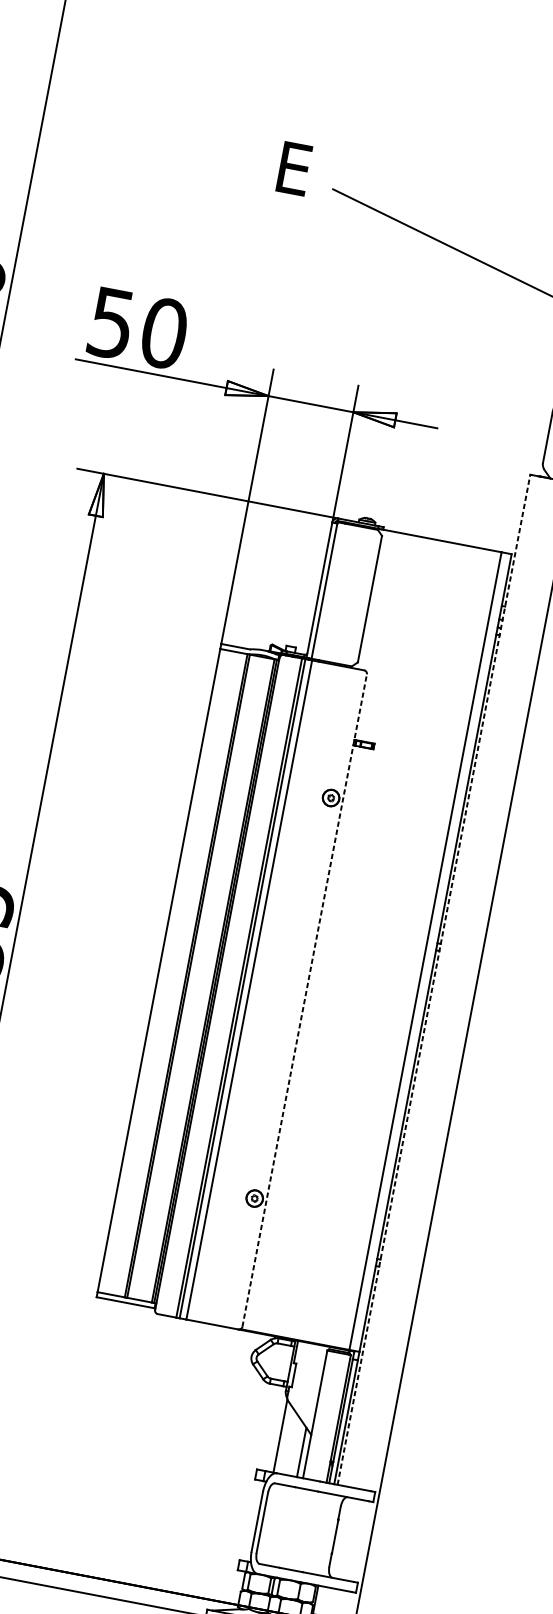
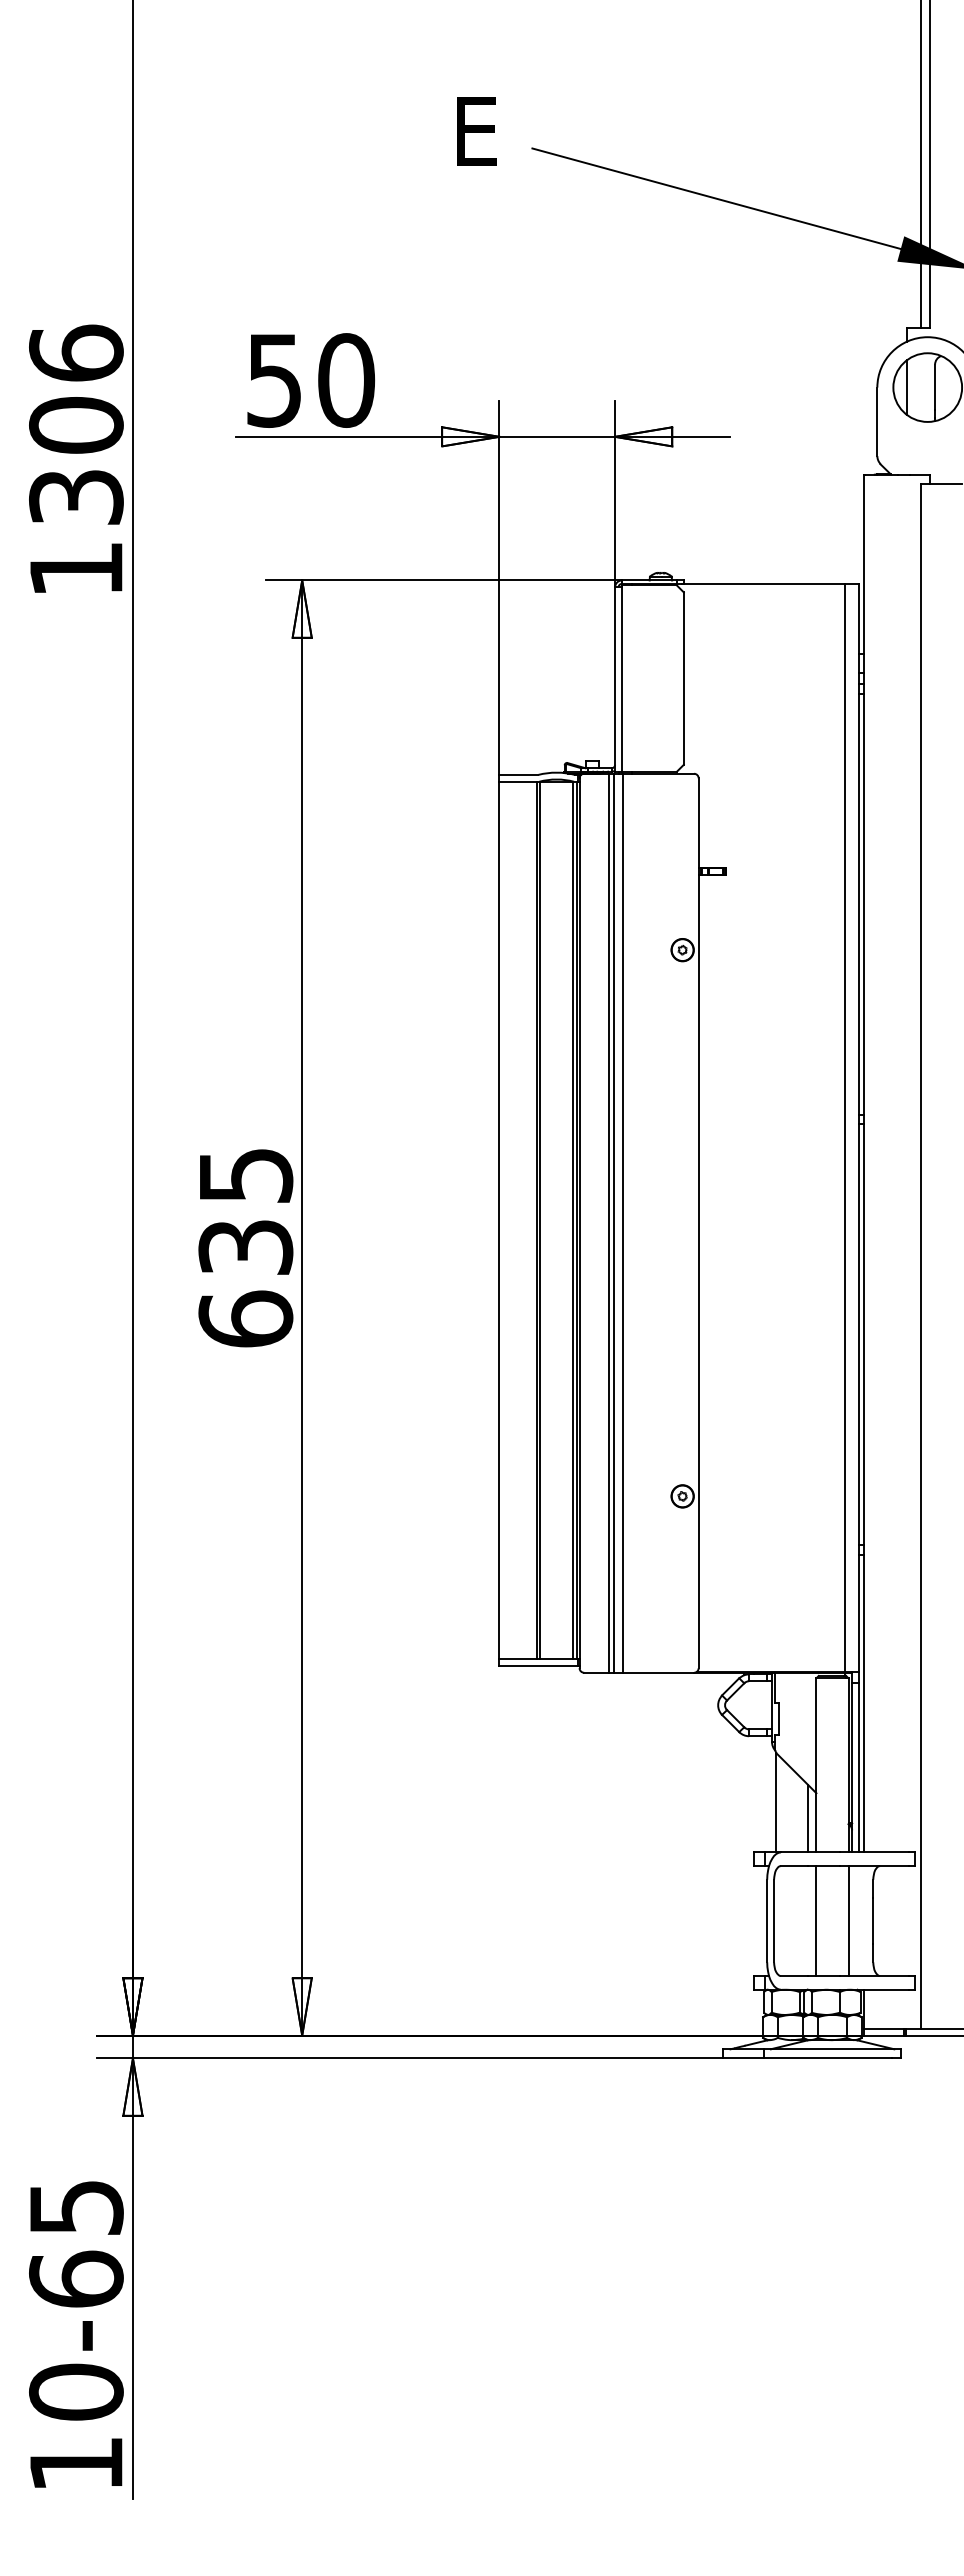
line: (433, 979) -> (863, 1163), dashed -> solid
line: (304, 1000) -> (698, 1223), dashed -> solid
line: (293, 1528) -> (816, 1921), added
line: (316, 1533) -> (848, 1921), added

